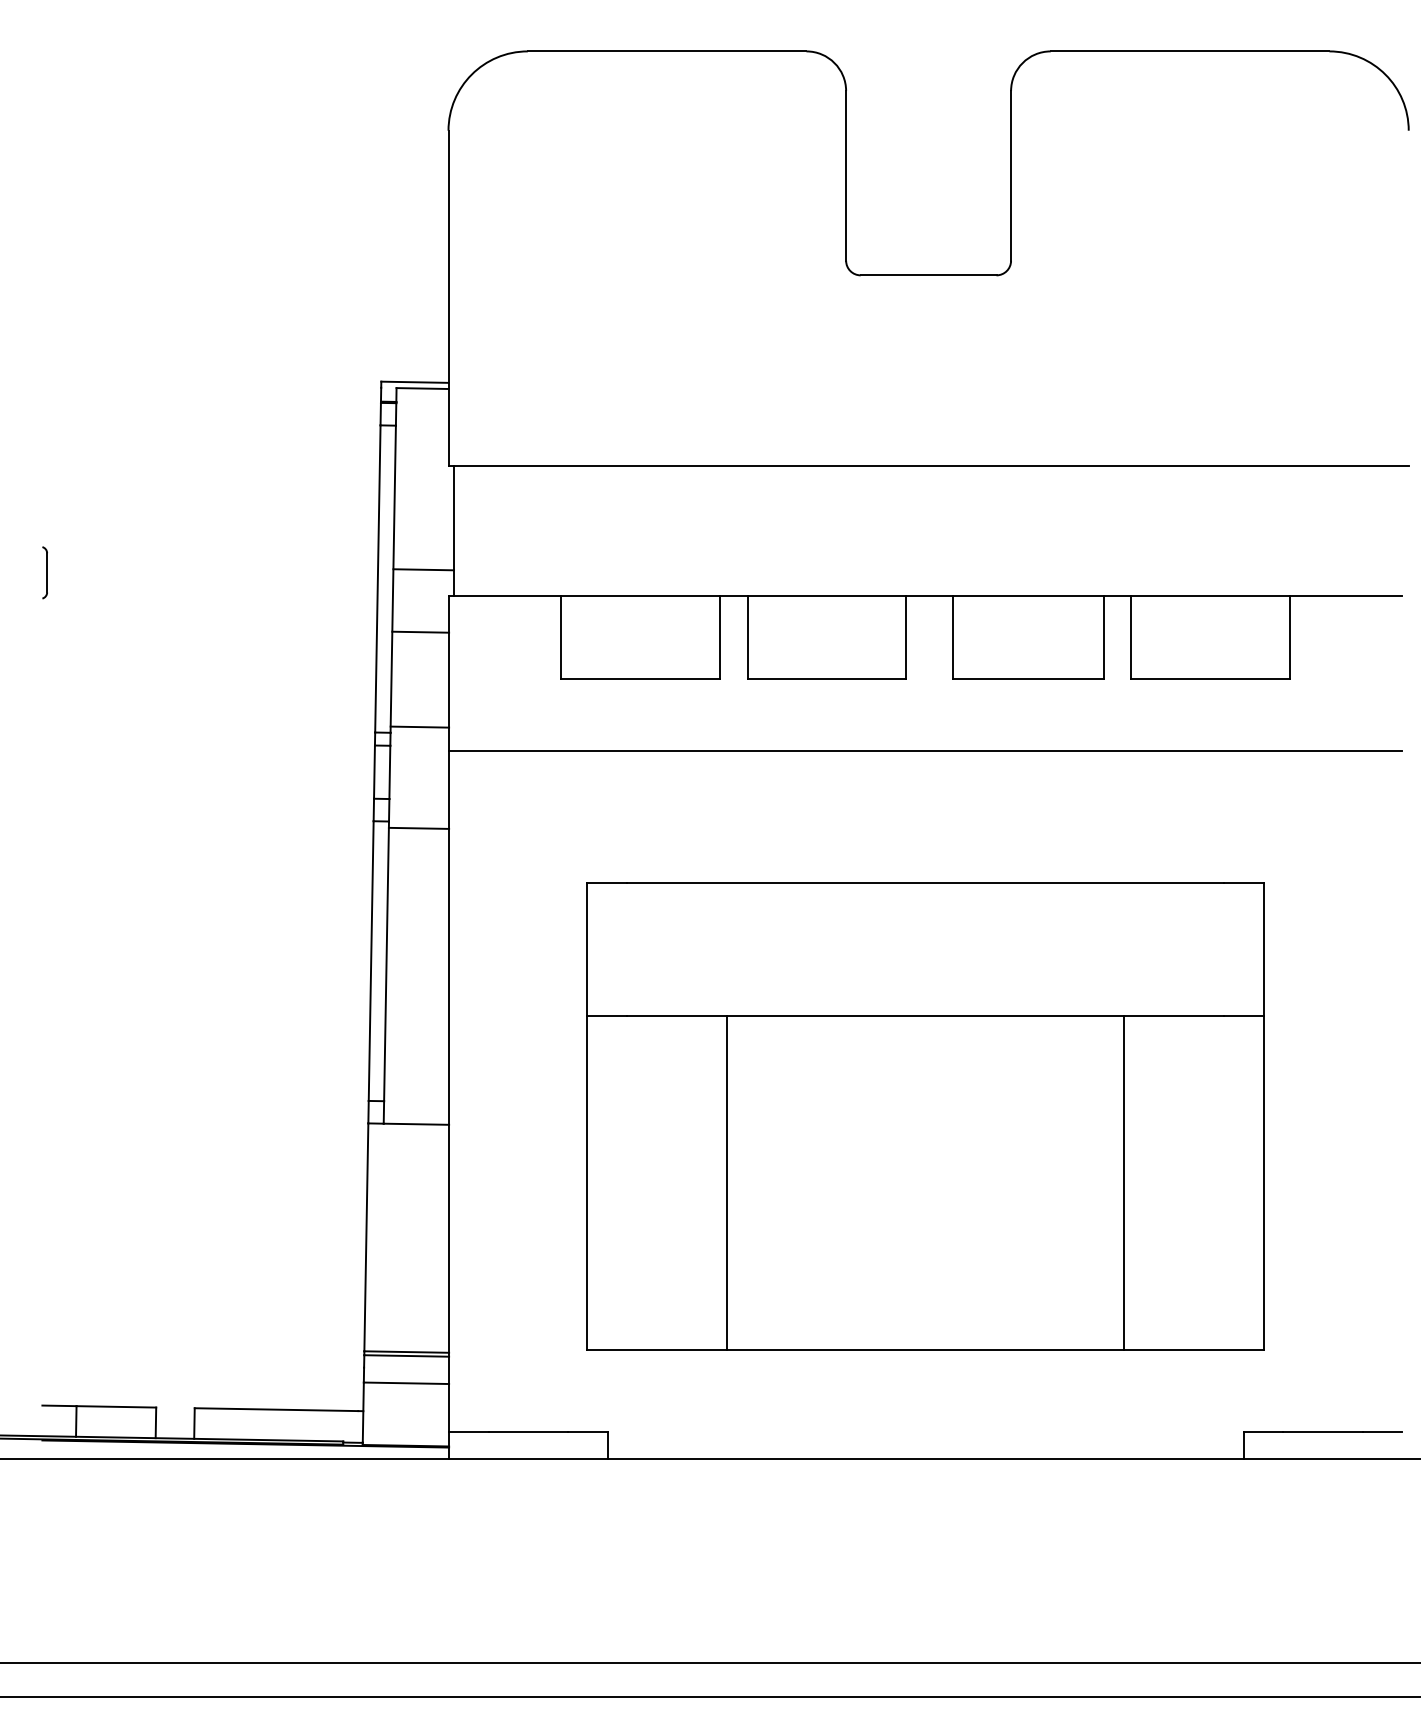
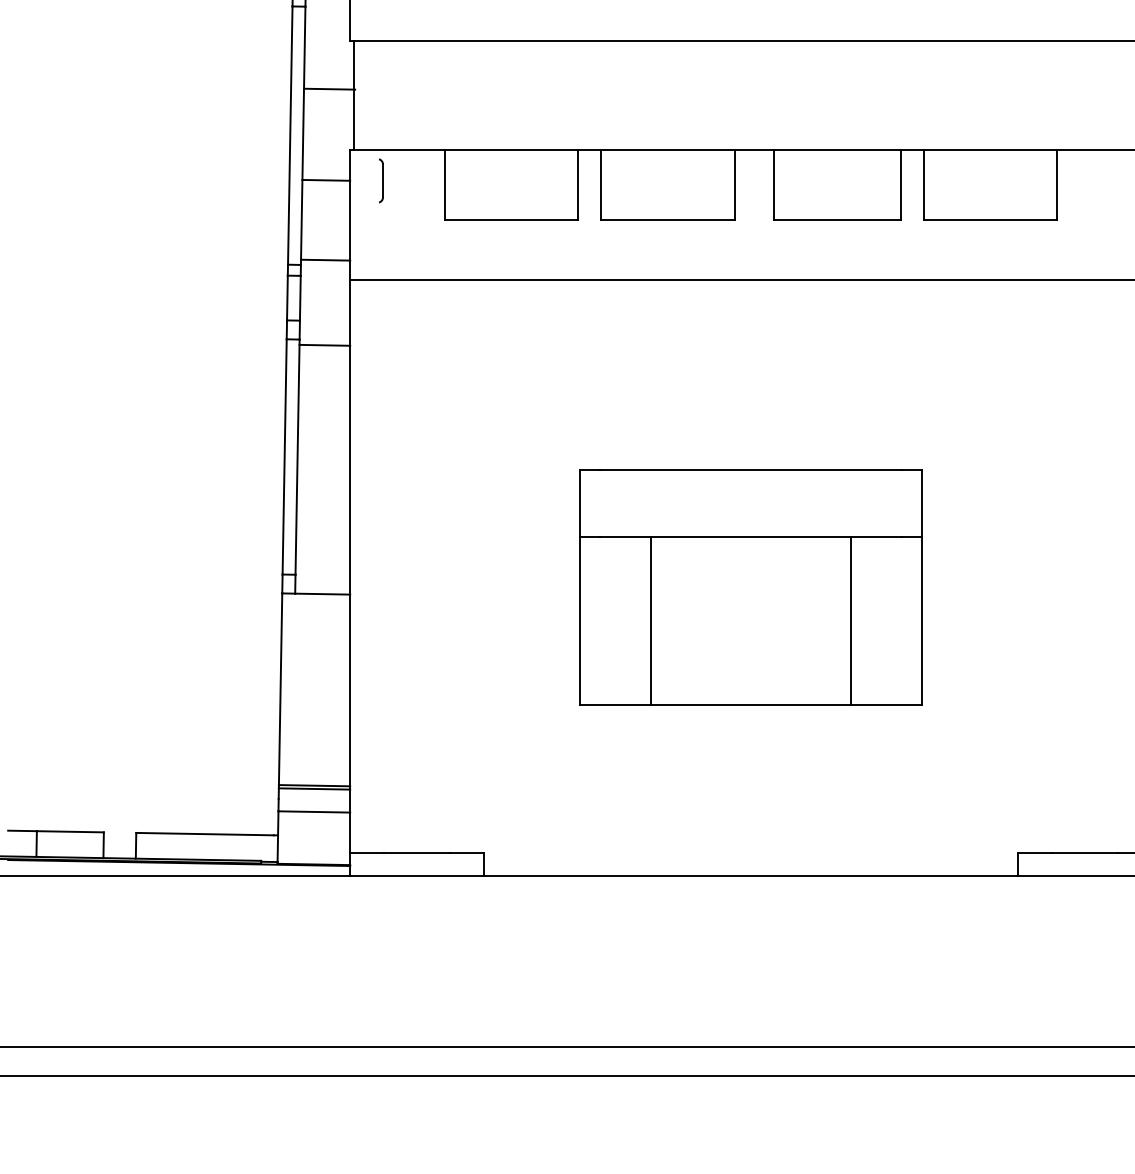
line: (423, 569) -> (329, 88), moved
part: (44, 572) -> (380, 180), moved
part: (925, 1116) -> (750, 587), size x0.6

